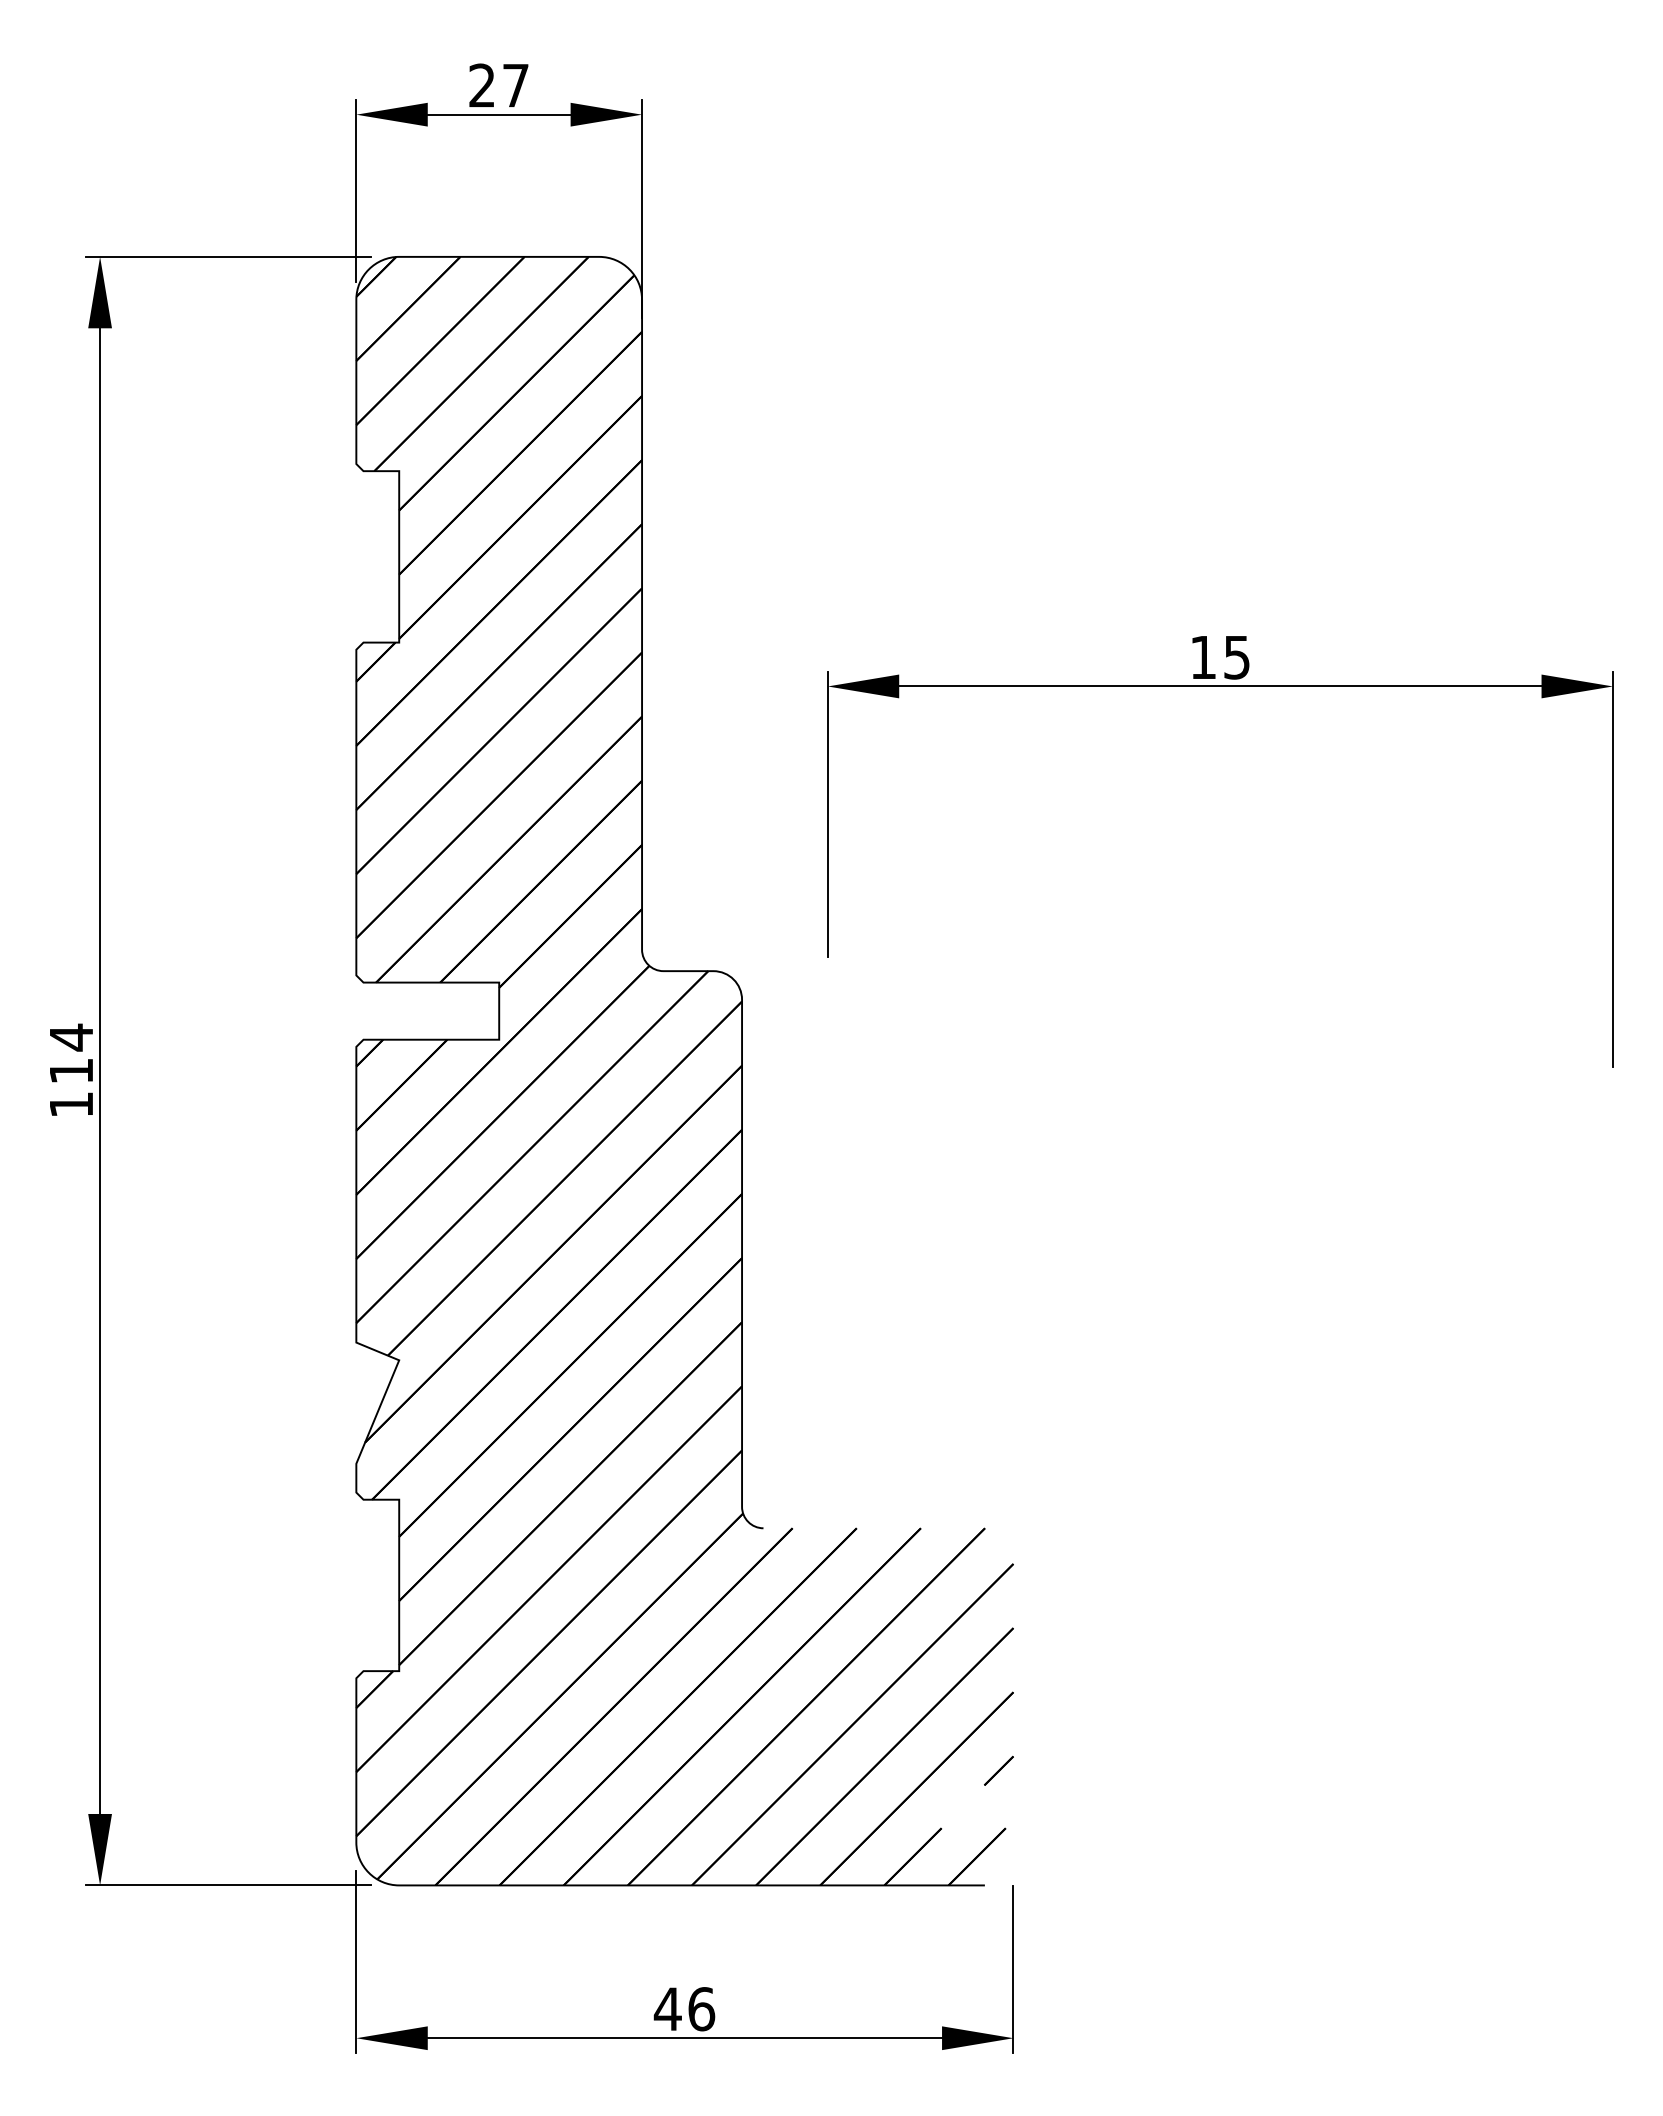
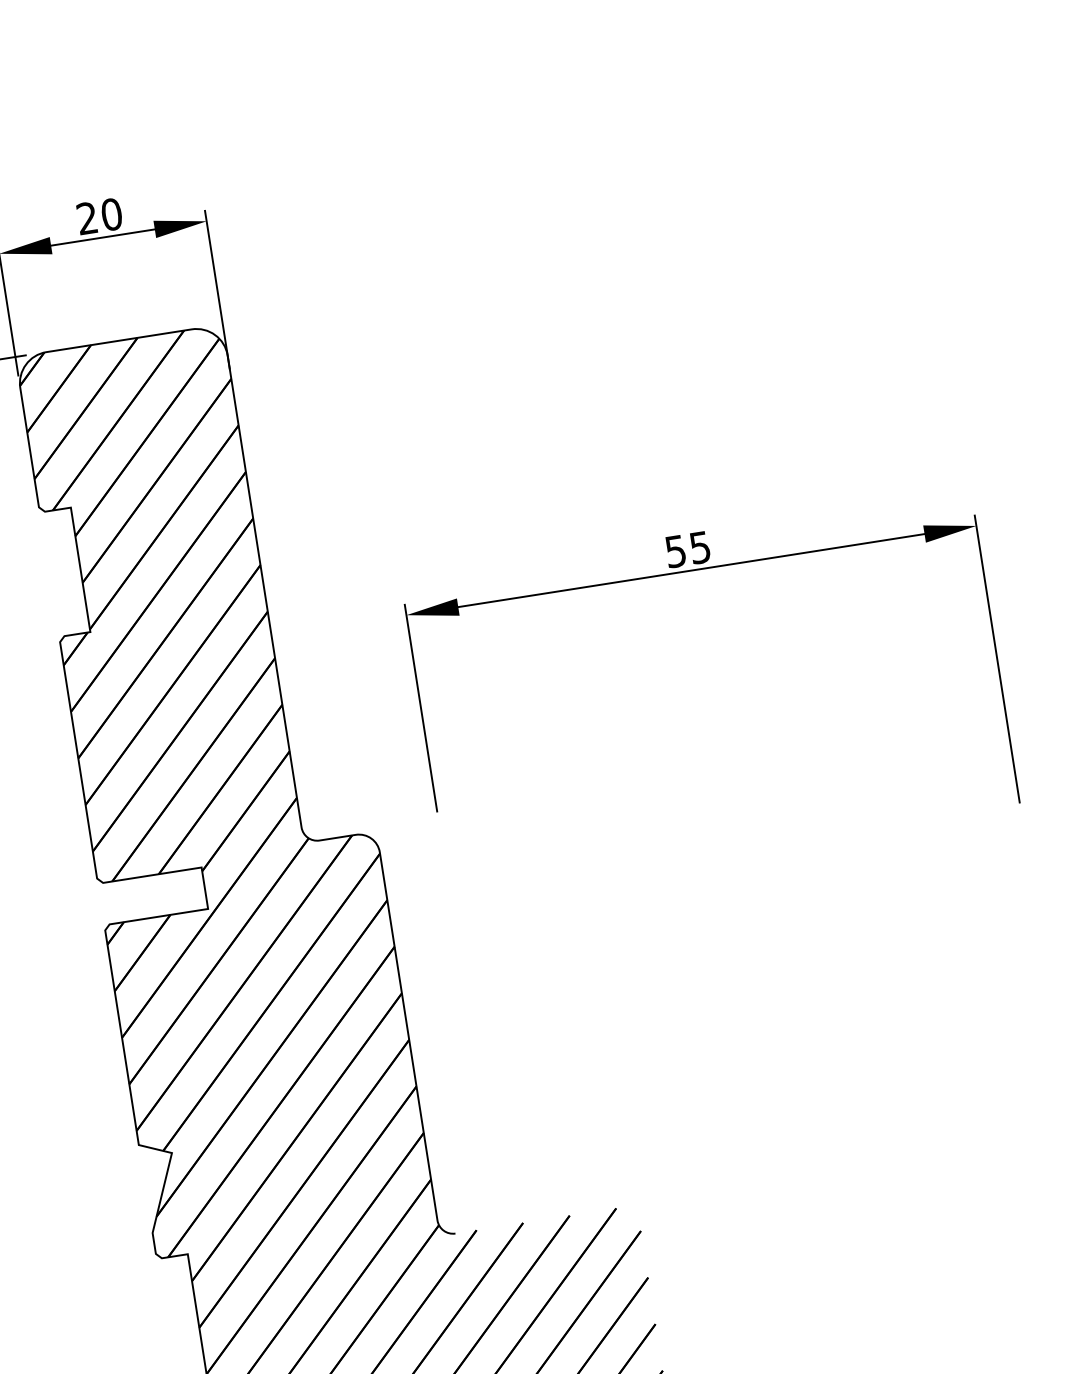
text: (515, 85) -> (111, 214), 27 -> 20
text: (1202, 657) -> (675, 551), 15 -> 55

